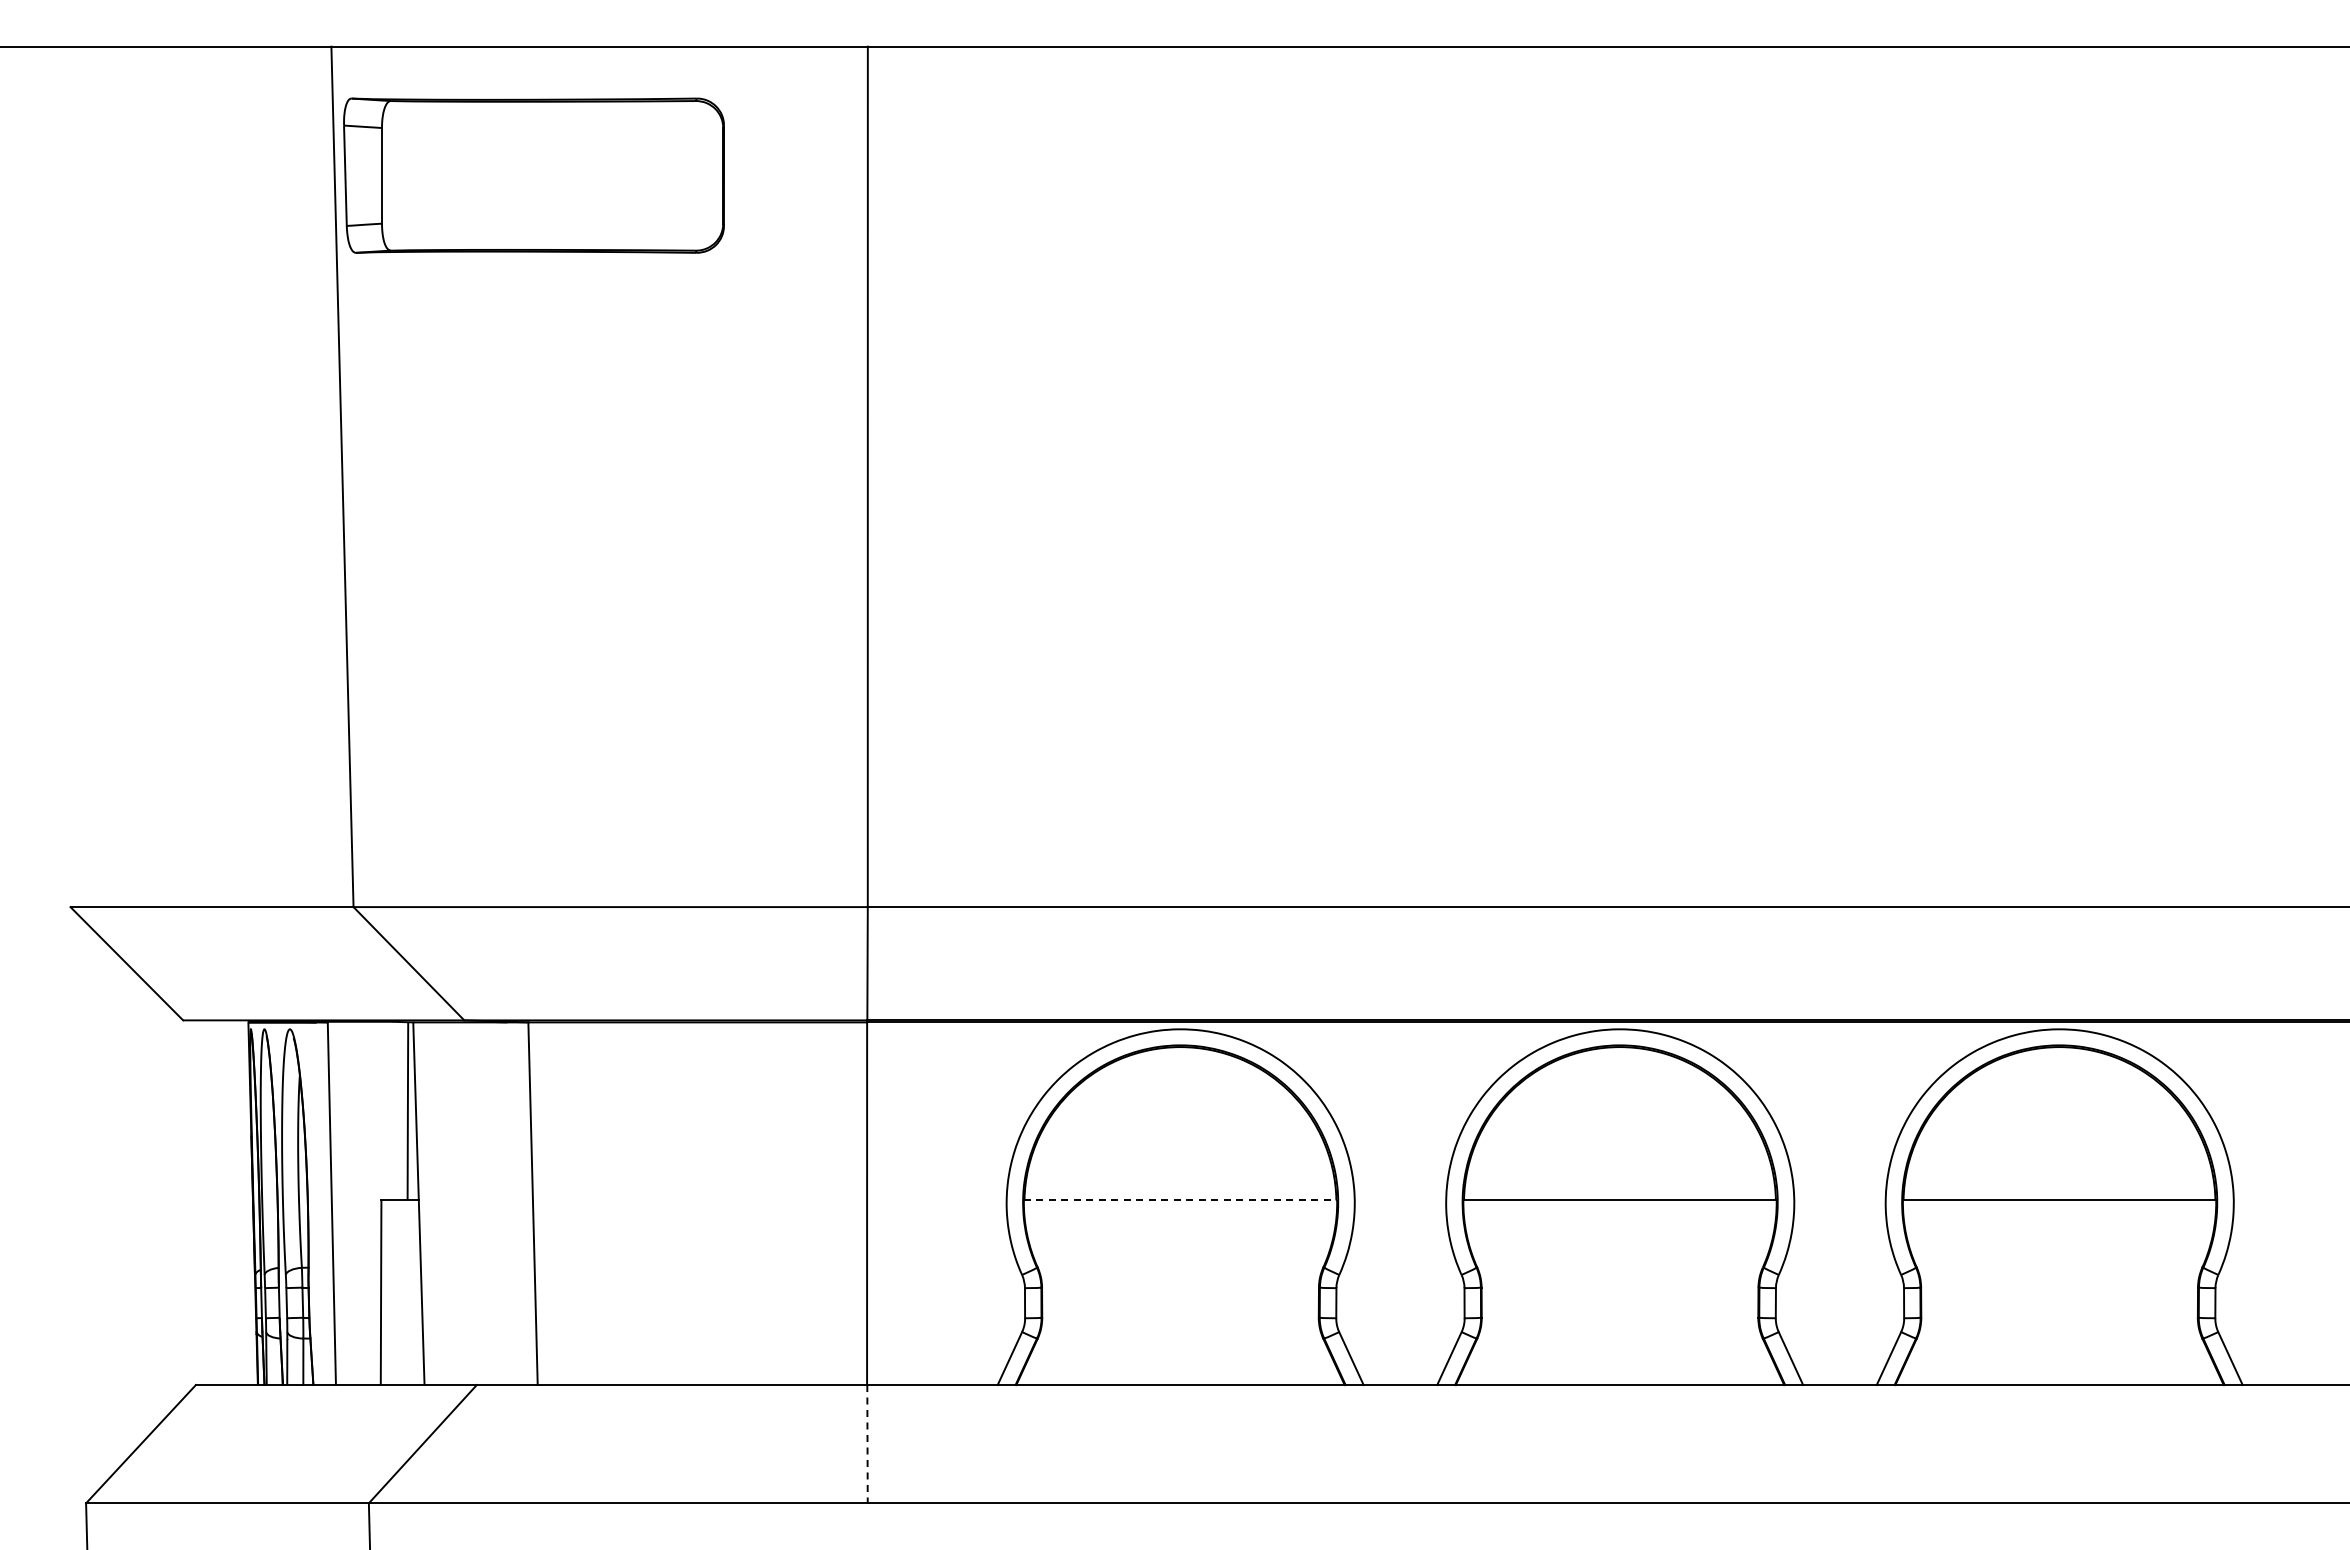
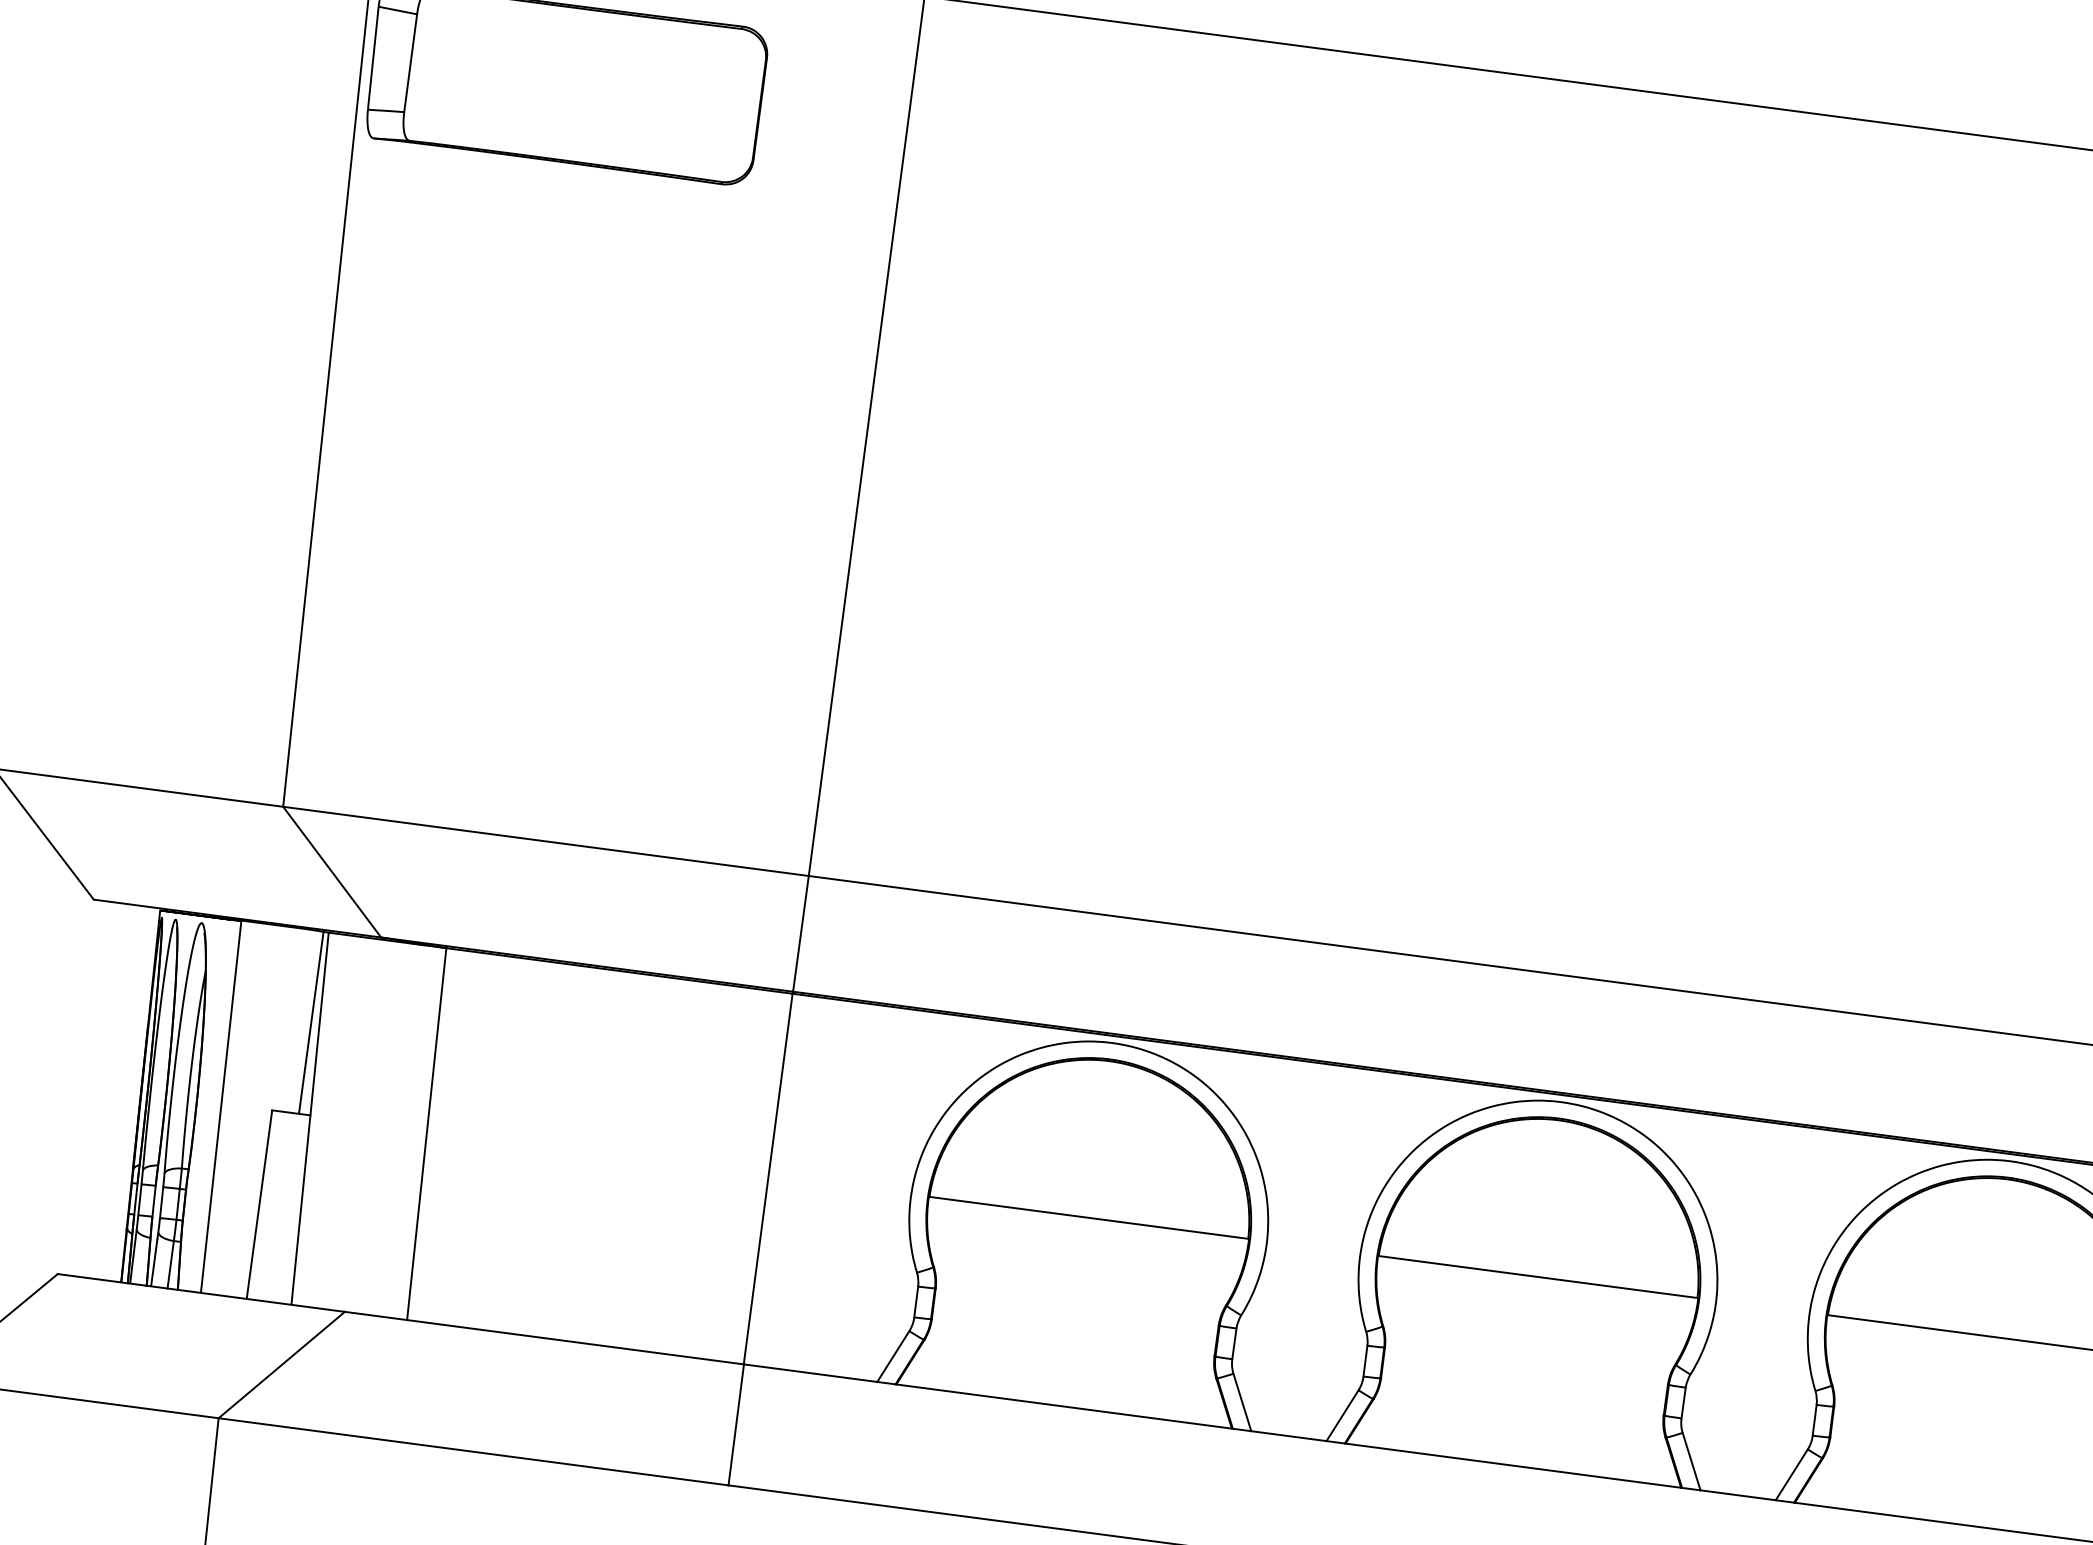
line: (1180, 1200) -> (1088, 1217), dashed -> solid
line: (867, 1444) -> (736, 1425), dashed -> solid

